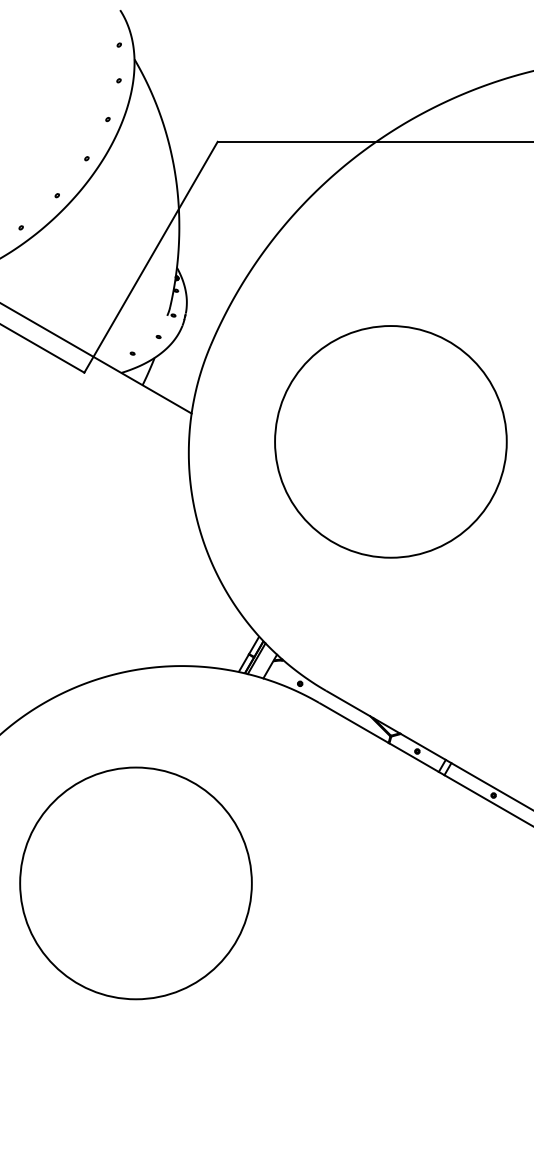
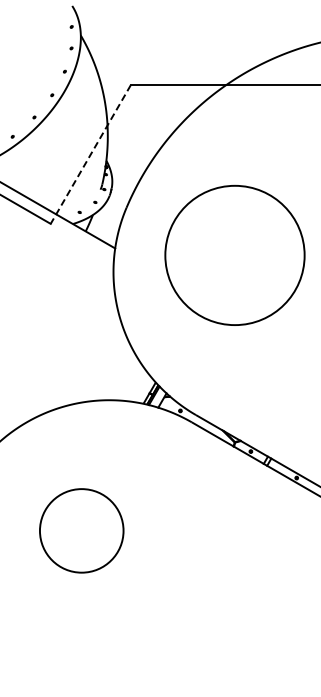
line: (150, 257) -> (90, 154), solid -> dashed
circle: (390, 440) -> (234, 254), moved
circle: (135, 882) -> (81, 530), size x0.6

